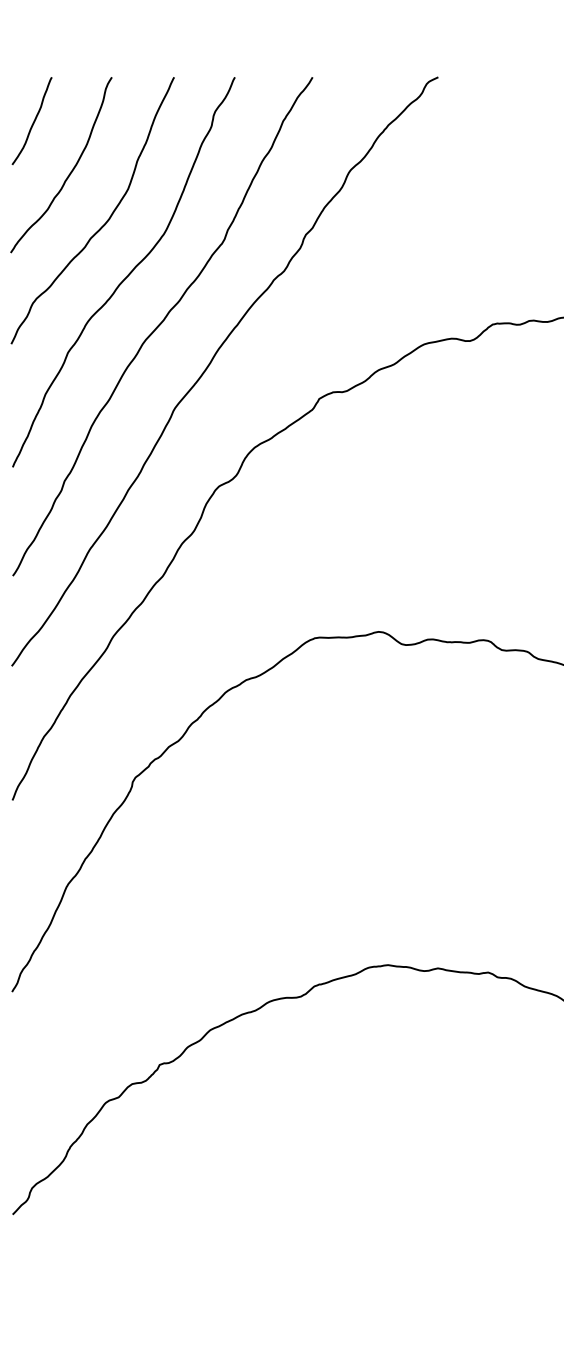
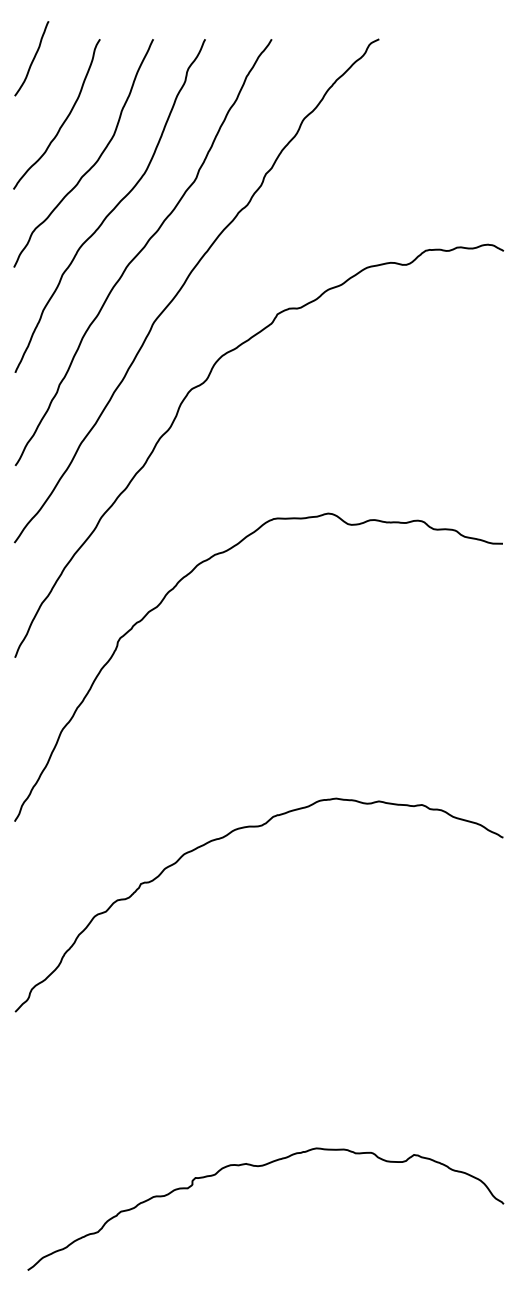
curve: (32, 121) -> (32, 59), moved

